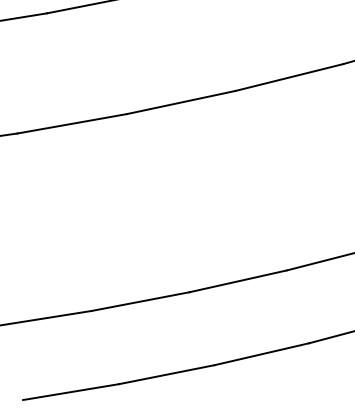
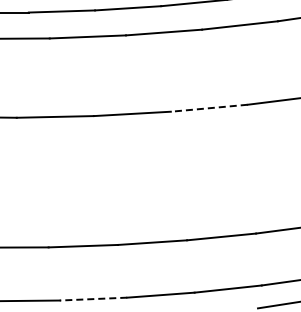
line: (289, 77) -> (209, 108), solid -> dashed
line: (166, 375) -> (93, 299), solid -> dashed

